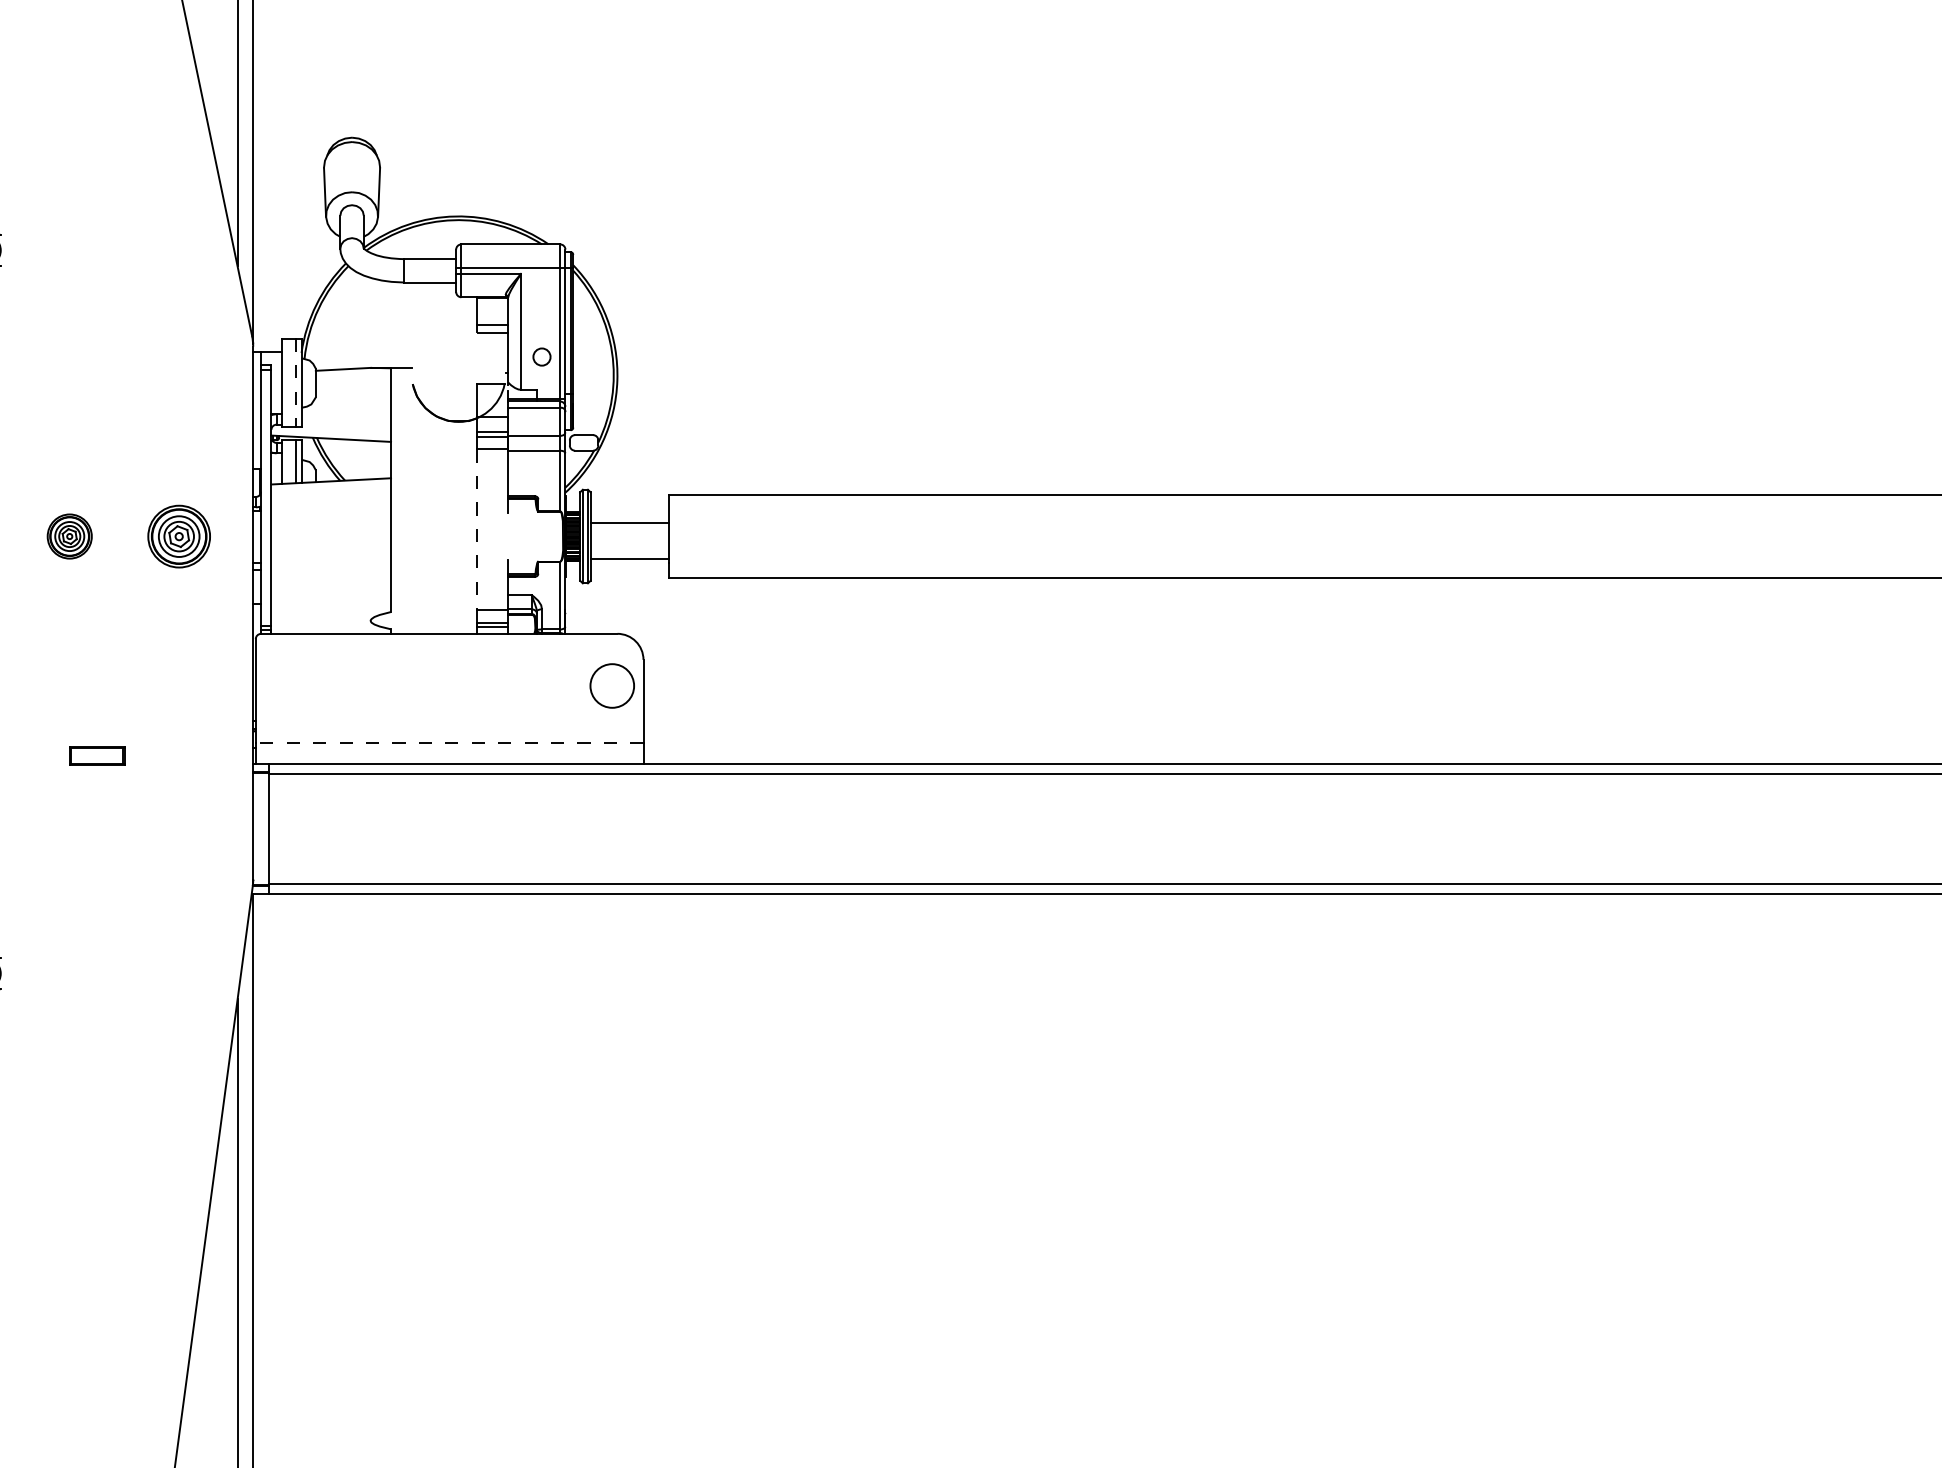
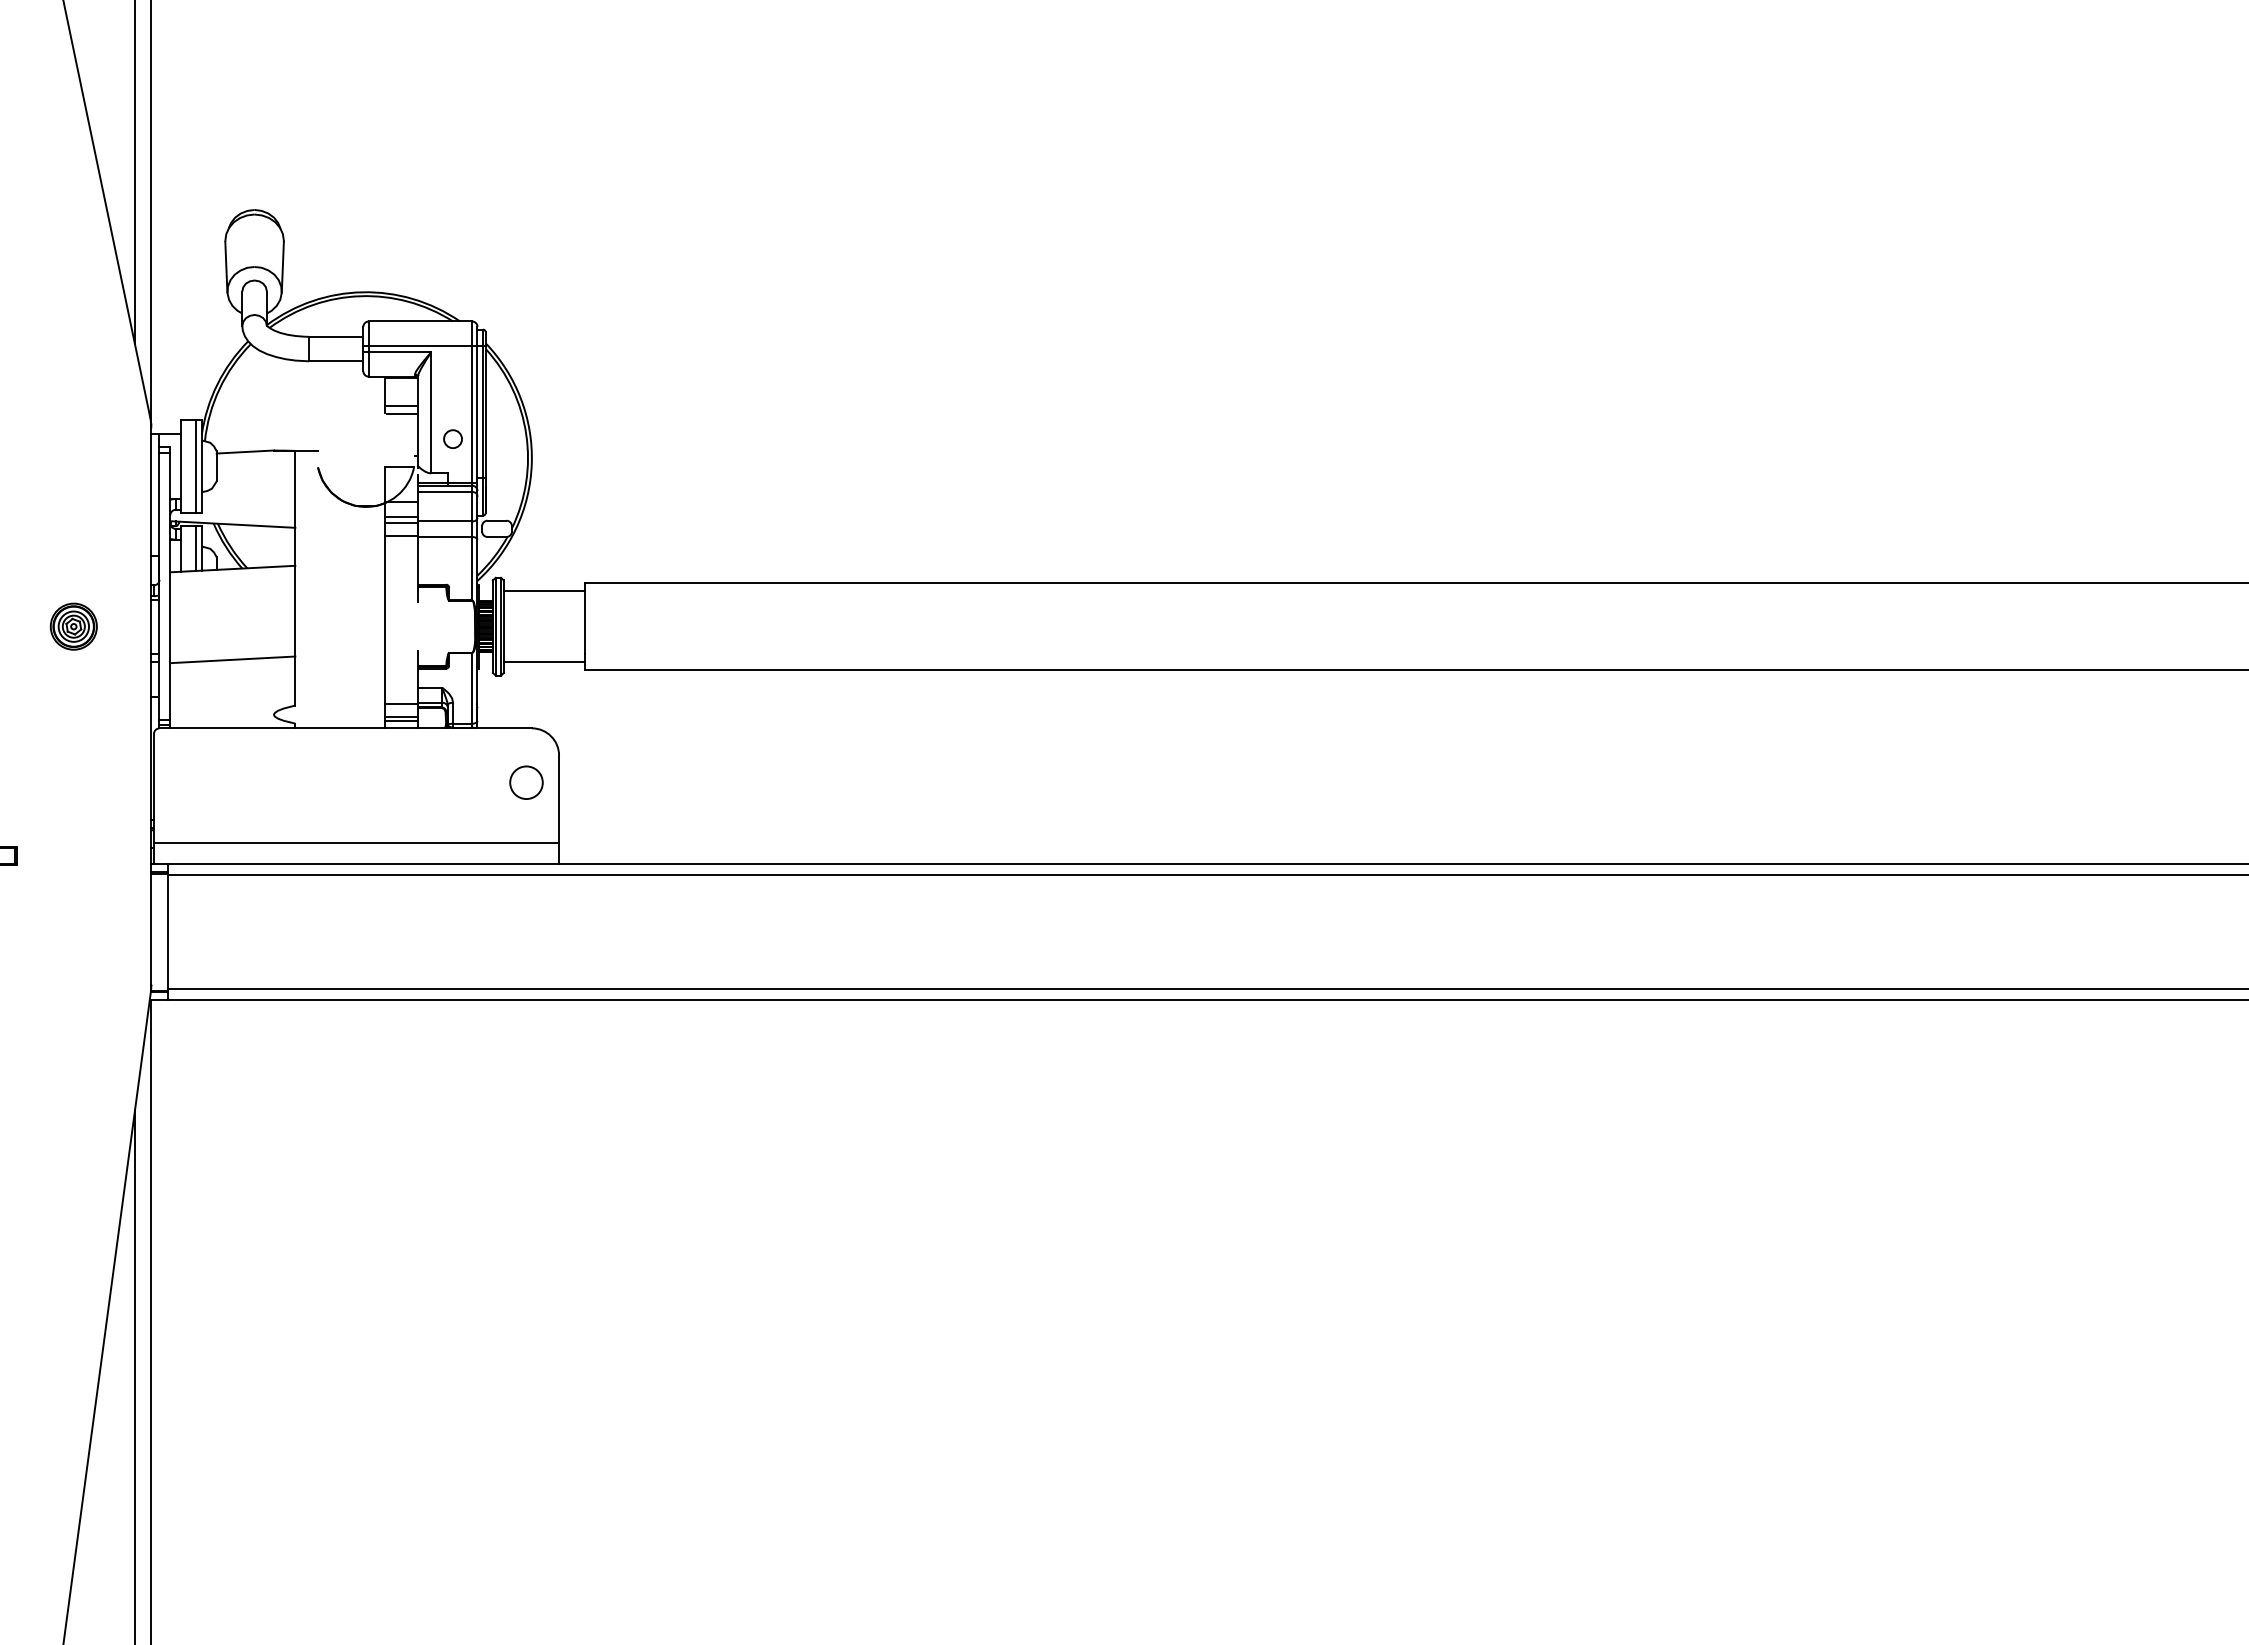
line: (295, 383) -> (195, 466), dashed -> solid
line: (629, 522) -> (544, 662), moved
line: (477, 529) -> (385, 619), dashed -> solid
part: (178, 536) -> (73, 626), size x0.71
line: (629, 559) -> (544, 591), moved
line: (330, 567) -> (232, 659), added
circle: (612, 685) -> (526, 782), size x0.71
line: (449, 743) -> (356, 842), dashed -> solid

